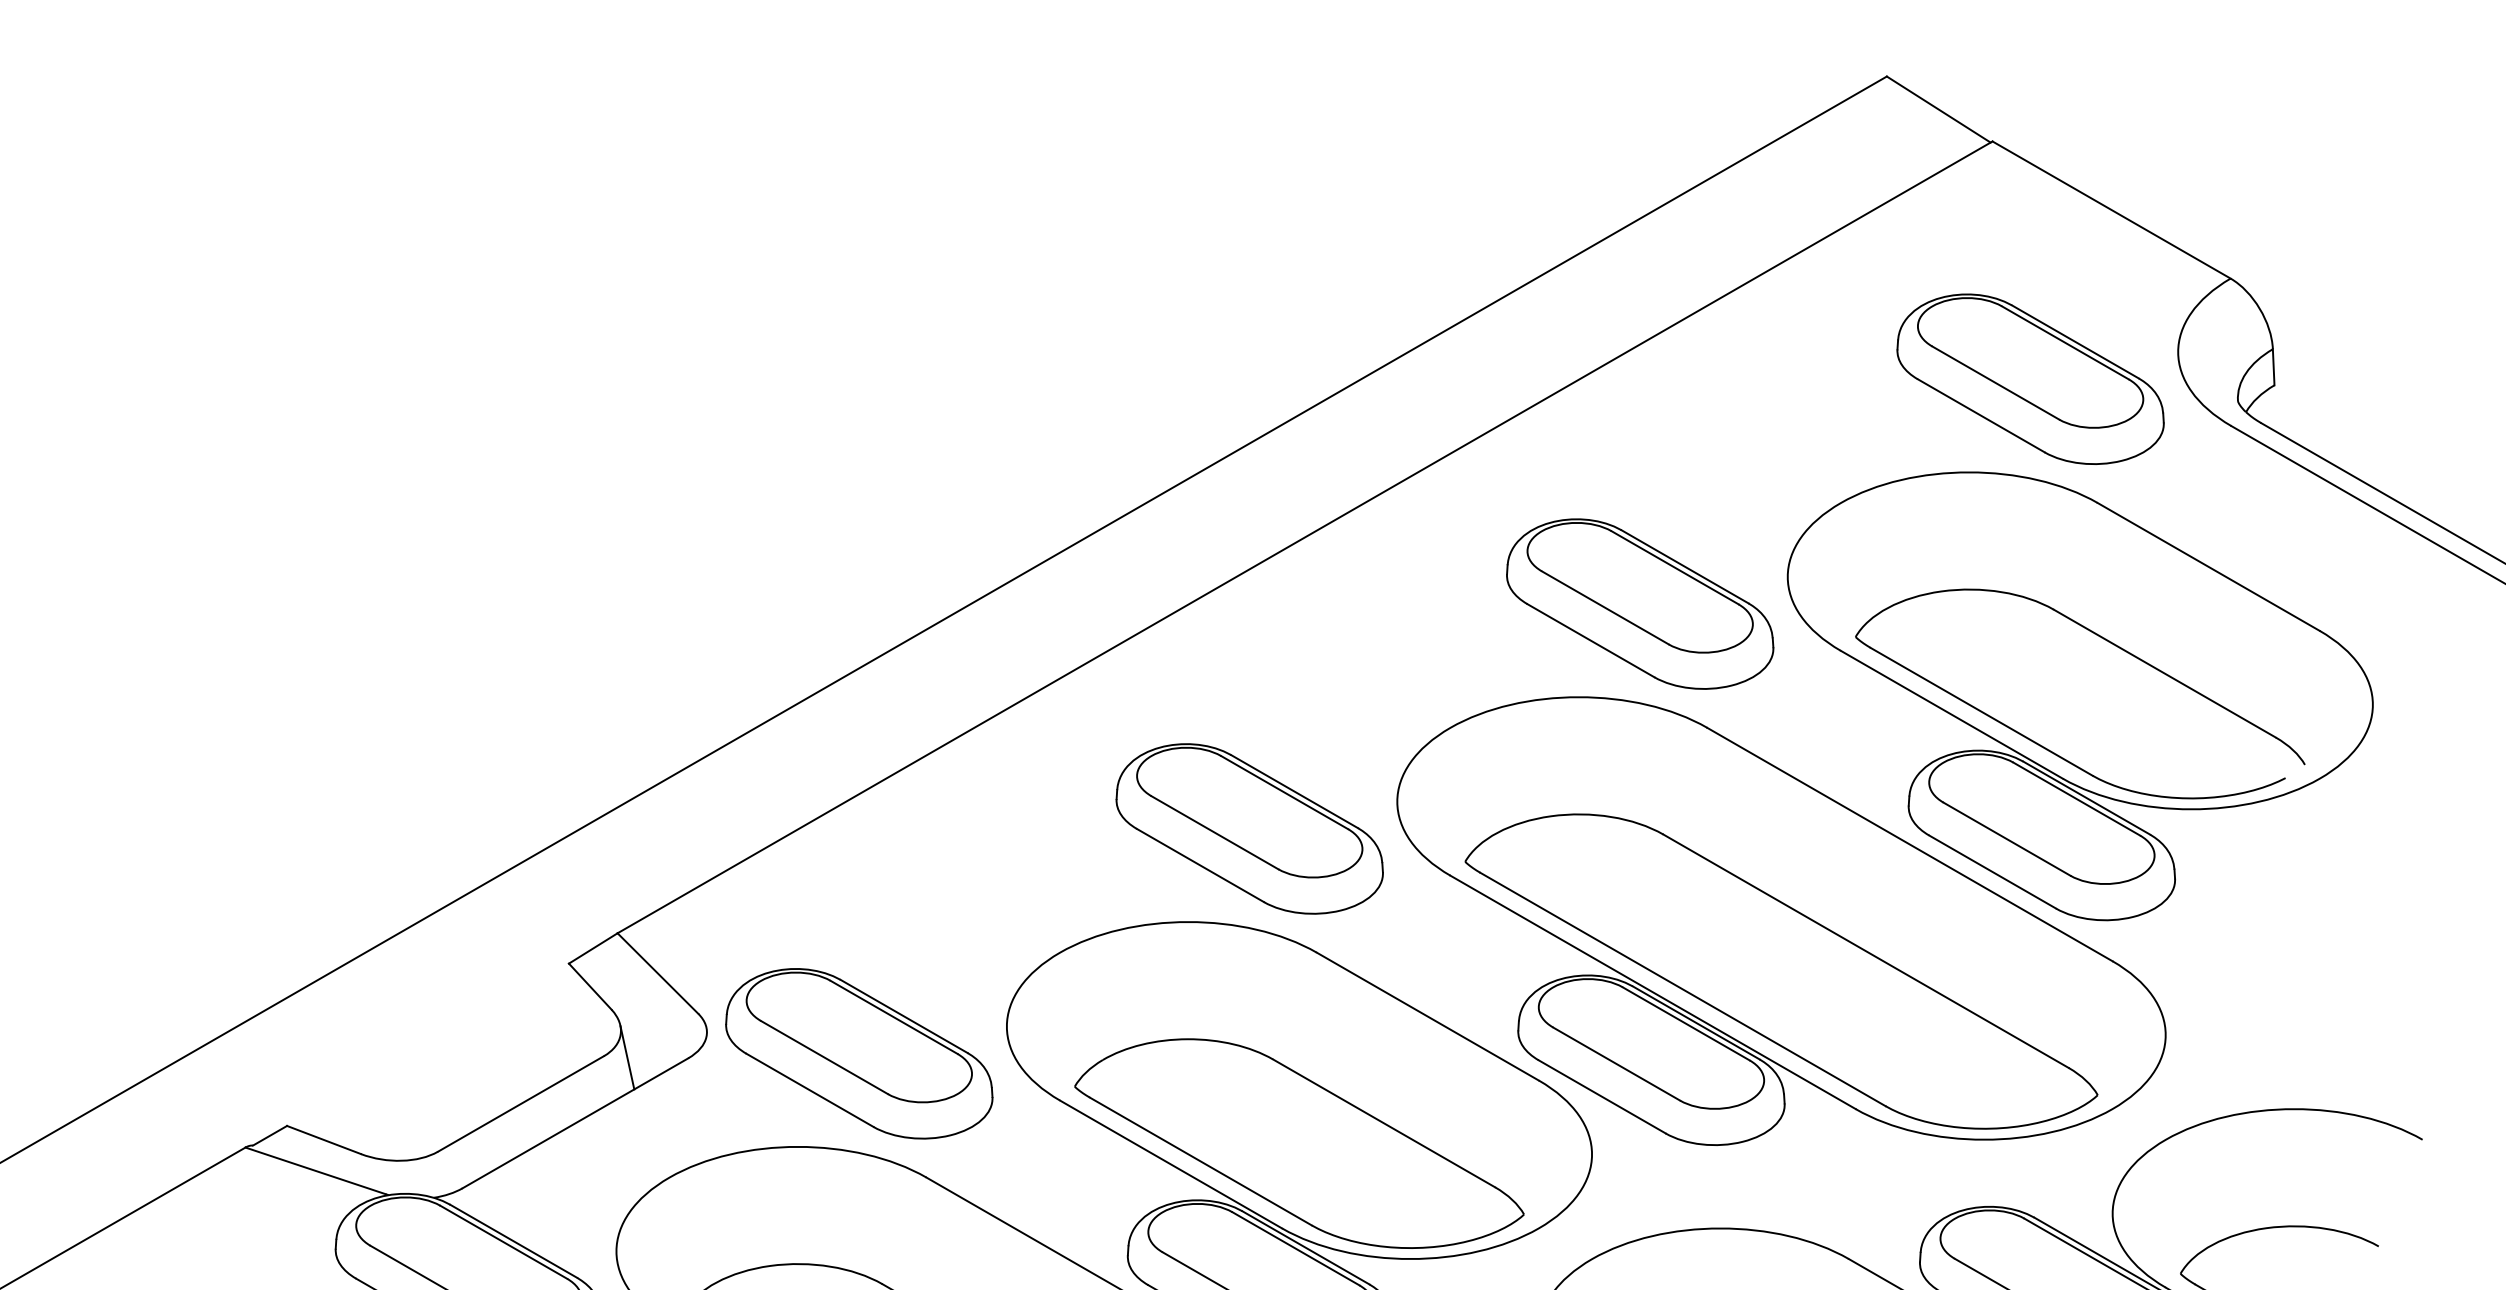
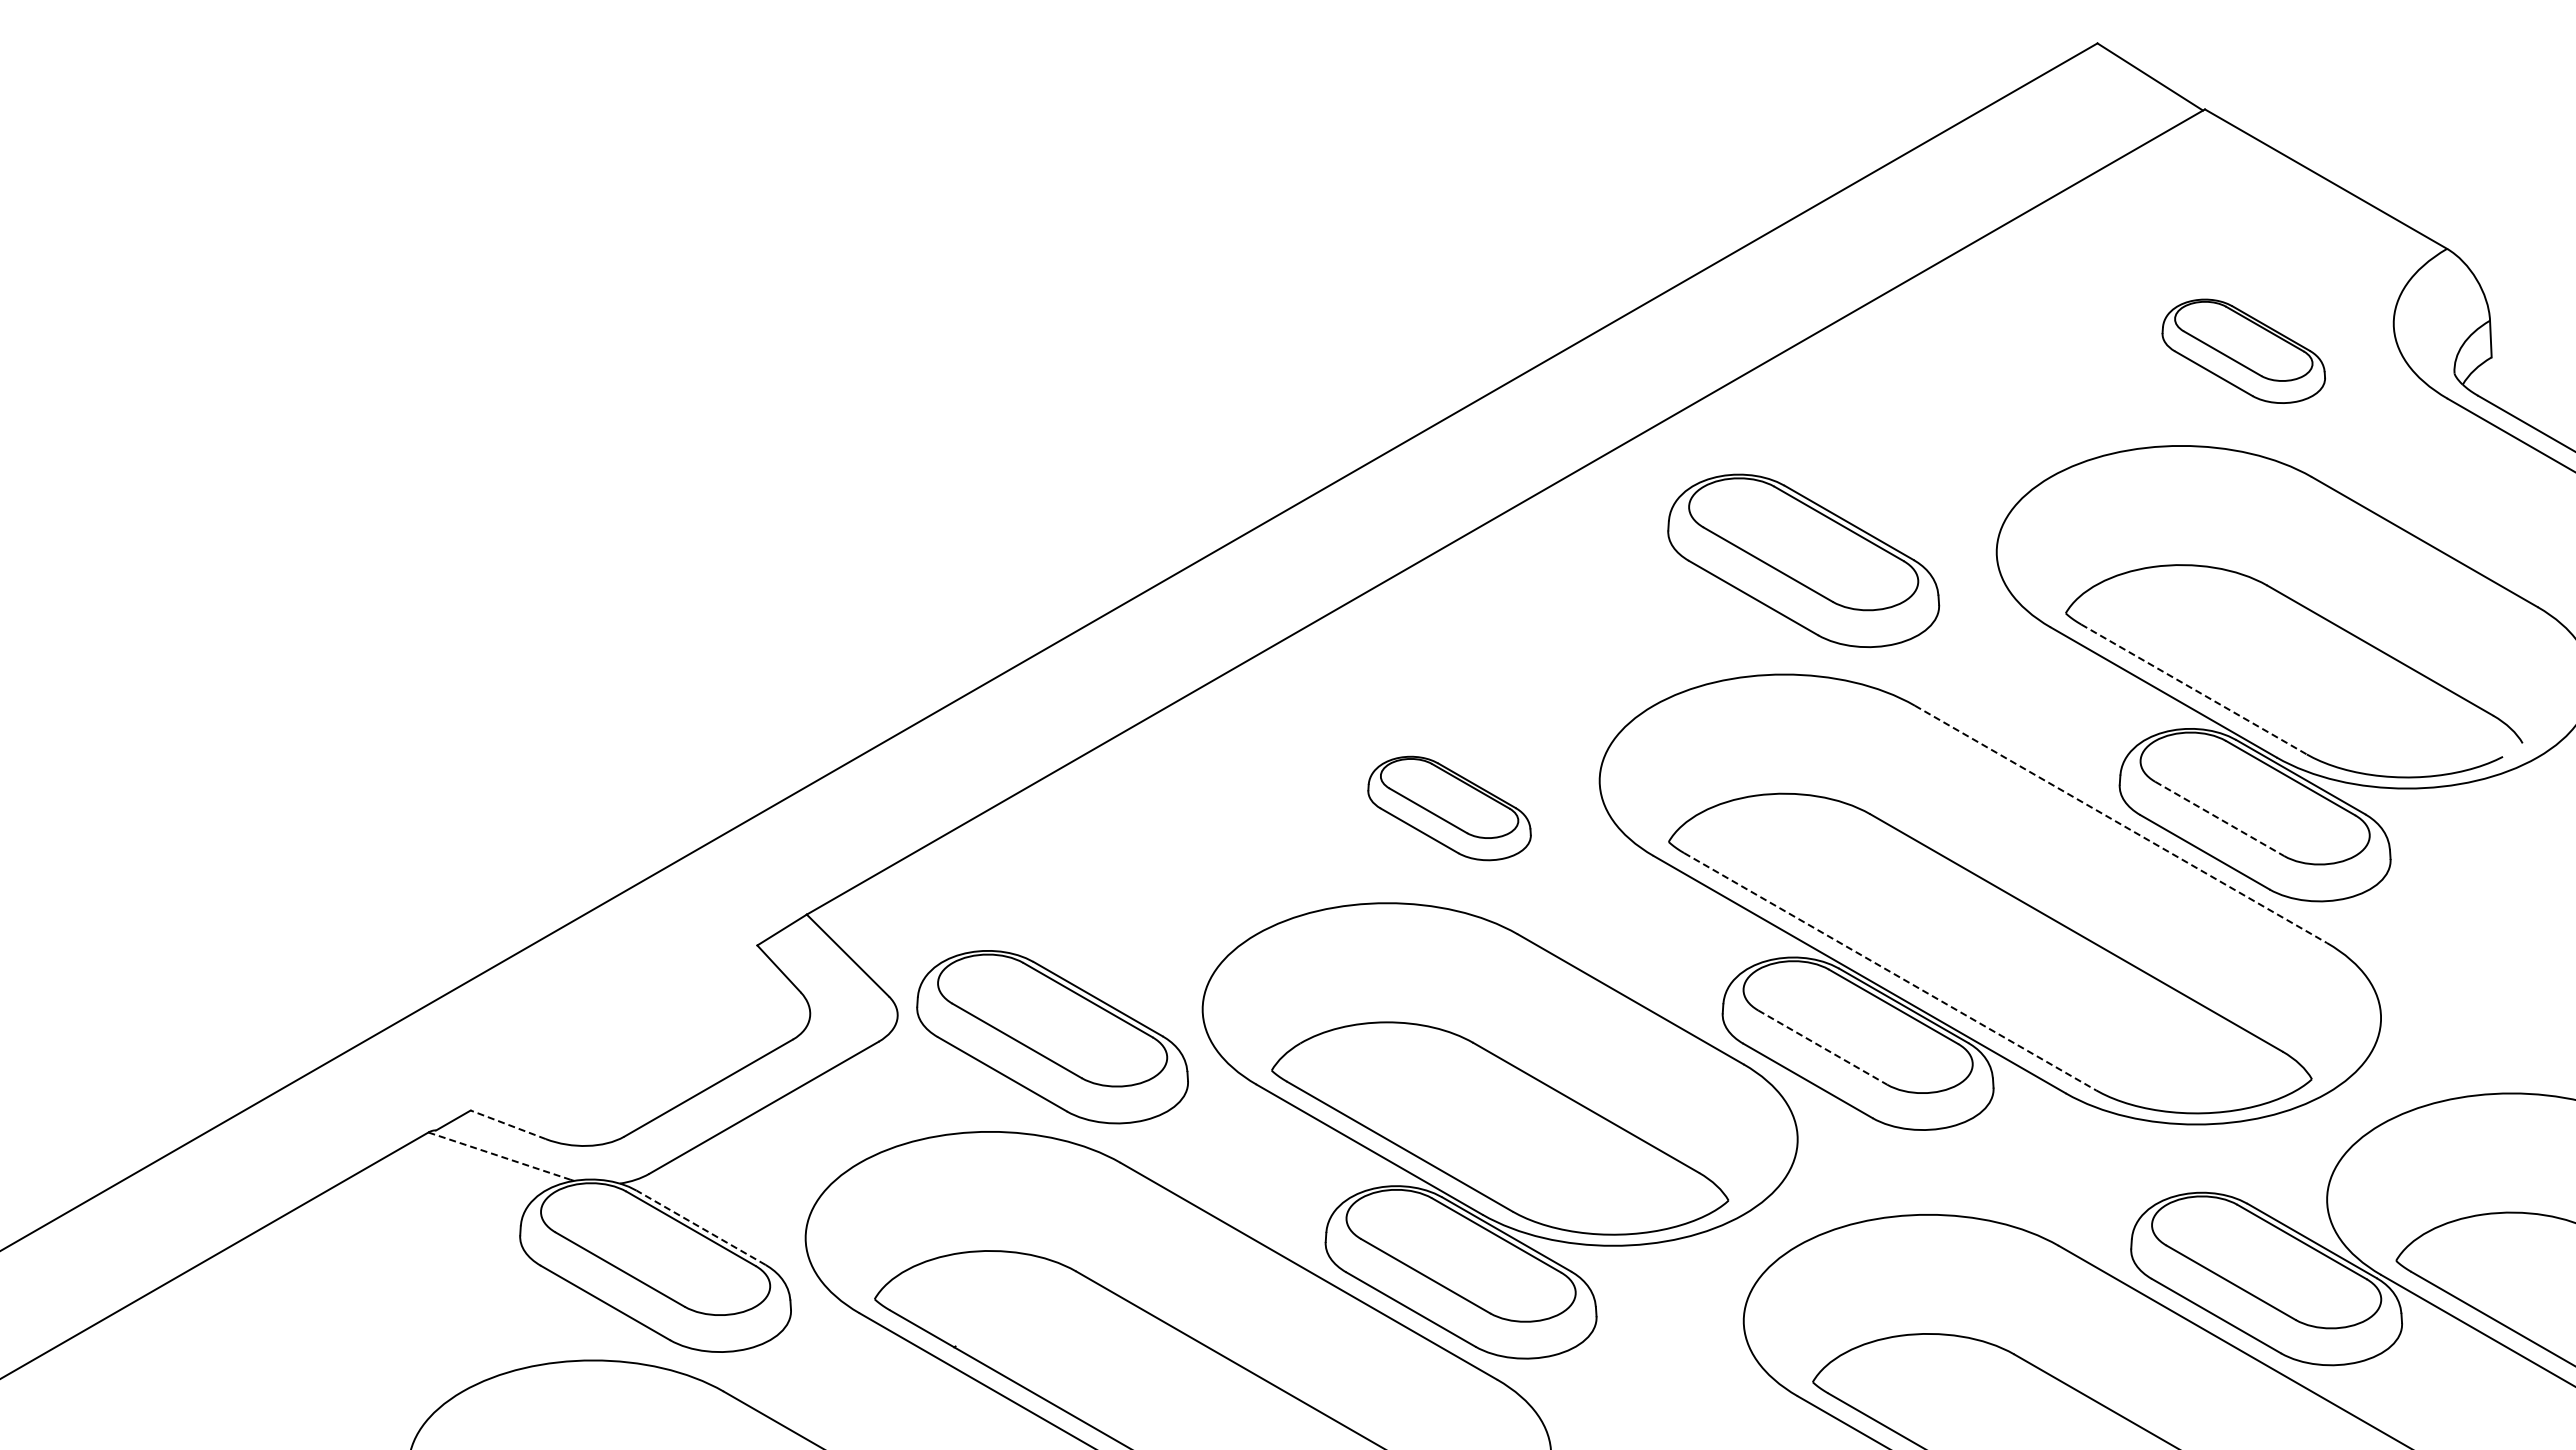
part: (2030, 379) -> (2243, 351), size x0.6
part: (1640, 603) -> (1803, 560), moved
line: (1982, 711) -> (2194, 689), solid -> dashed
part: (1249, 828) -> (1449, 808), size x0.6
line: (2007, 839) -> (2220, 819), solid -> dashed
line: (1909, 844) -> (2120, 824), solid -> dashed
line: (1683, 989) -> (1890, 971), solid -> dashed
line: (627, 1058) -> (816, 1041), removed
line: (1617, 1063) -> (1823, 1047), solid -> dashed
line: (323, 1139) -> (507, 1124), solid -> dashed
line: (315, 1171) -> (499, 1156), solid -> dashed
line: (513, 1240) -> (700, 1227), solid -> dashed

